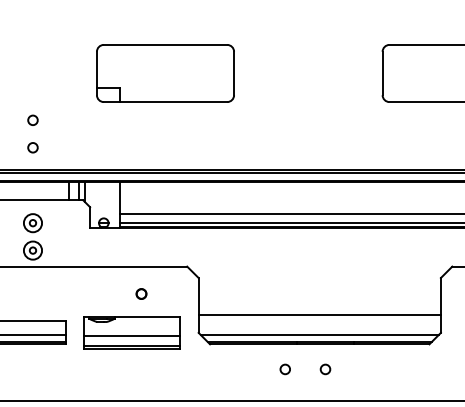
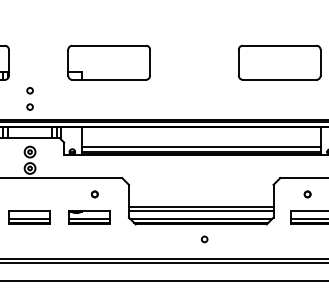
line: (318, 320) -> (200, 210), added
part: (132, 332) -> (89, 217), size x0.71
circle: (284, 369) -> (180, 239), removed

